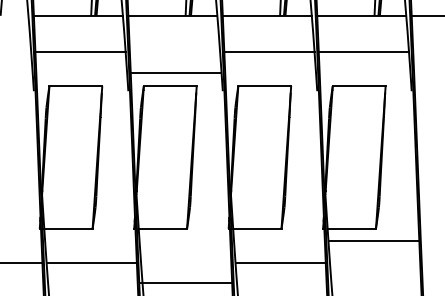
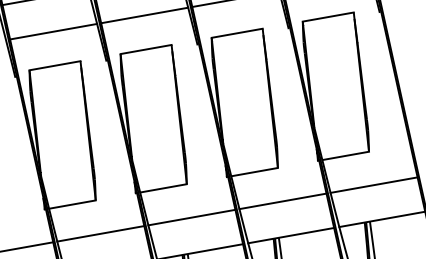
line: (174, 72) -> (144, 15), moved
line: (374, 241) -> (373, 185), moved
line: (186, 283) -> (192, 217), moved

